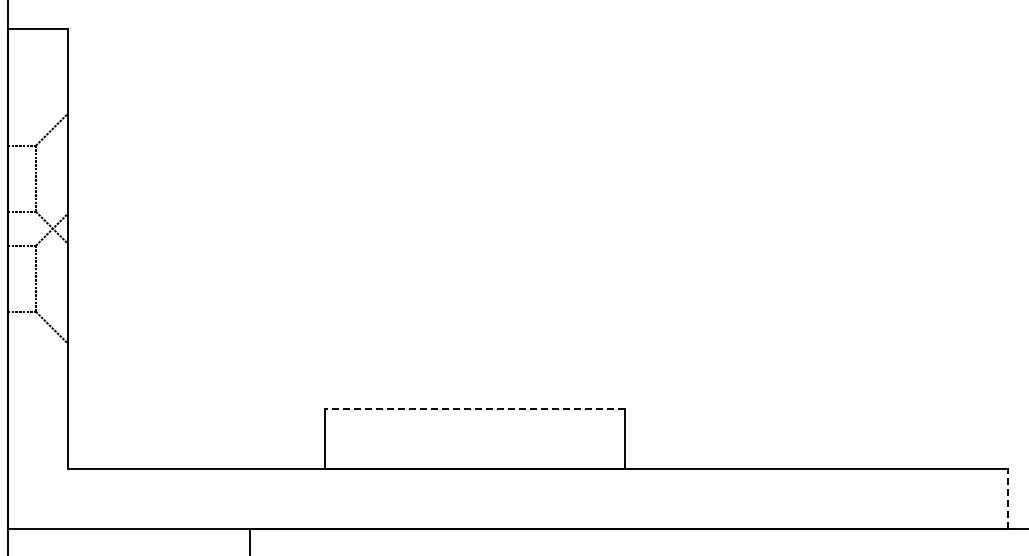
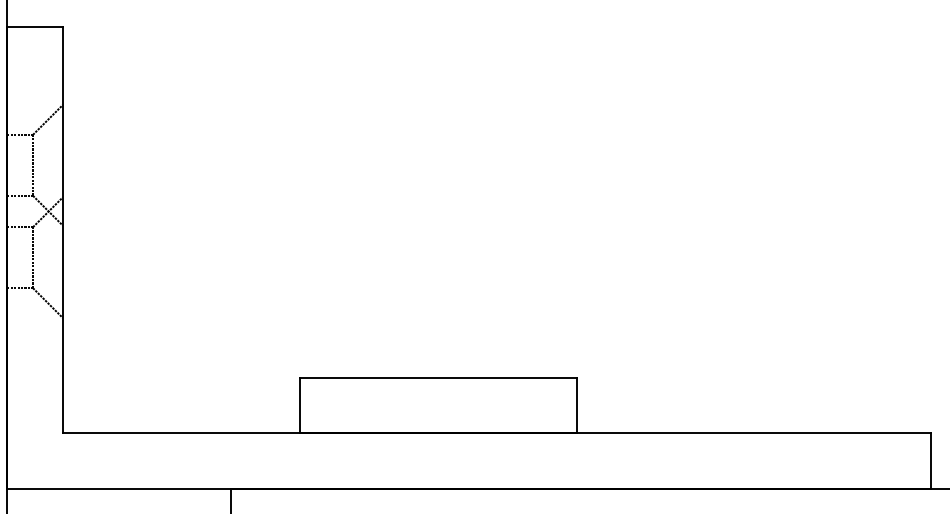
line: (474, 408) -> (438, 377), dashed -> solid
line: (1007, 498) -> (930, 460), dashed -> solid

